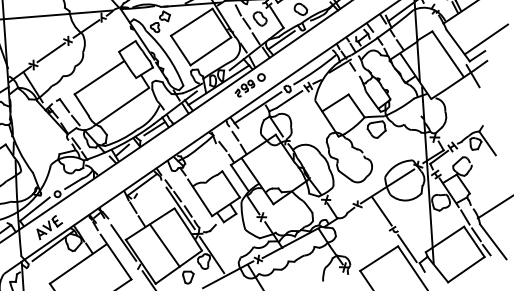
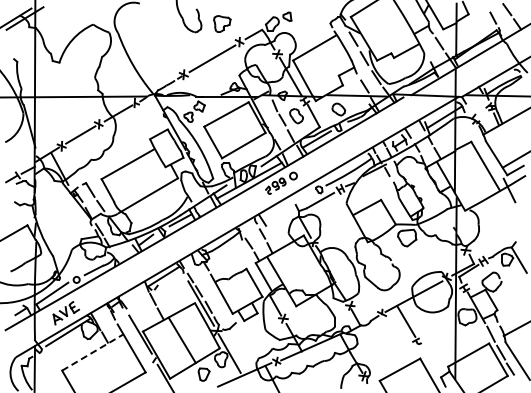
line: (257, 107) -> (287, 206), removed
line: (407, 248) -> (429, 361), removed
line: (78, 263) -> (92, 352), solid -> dashed

